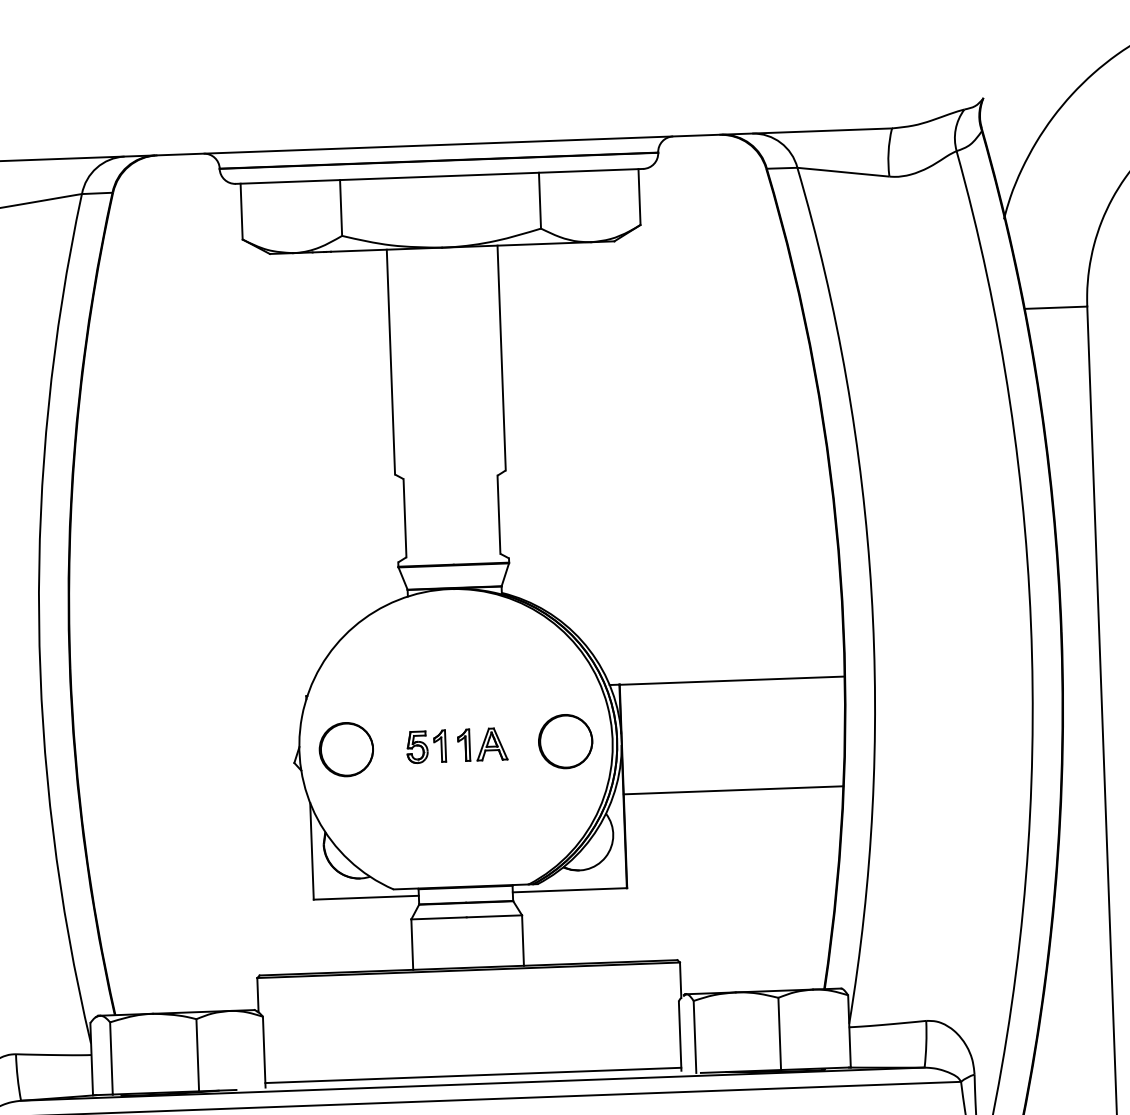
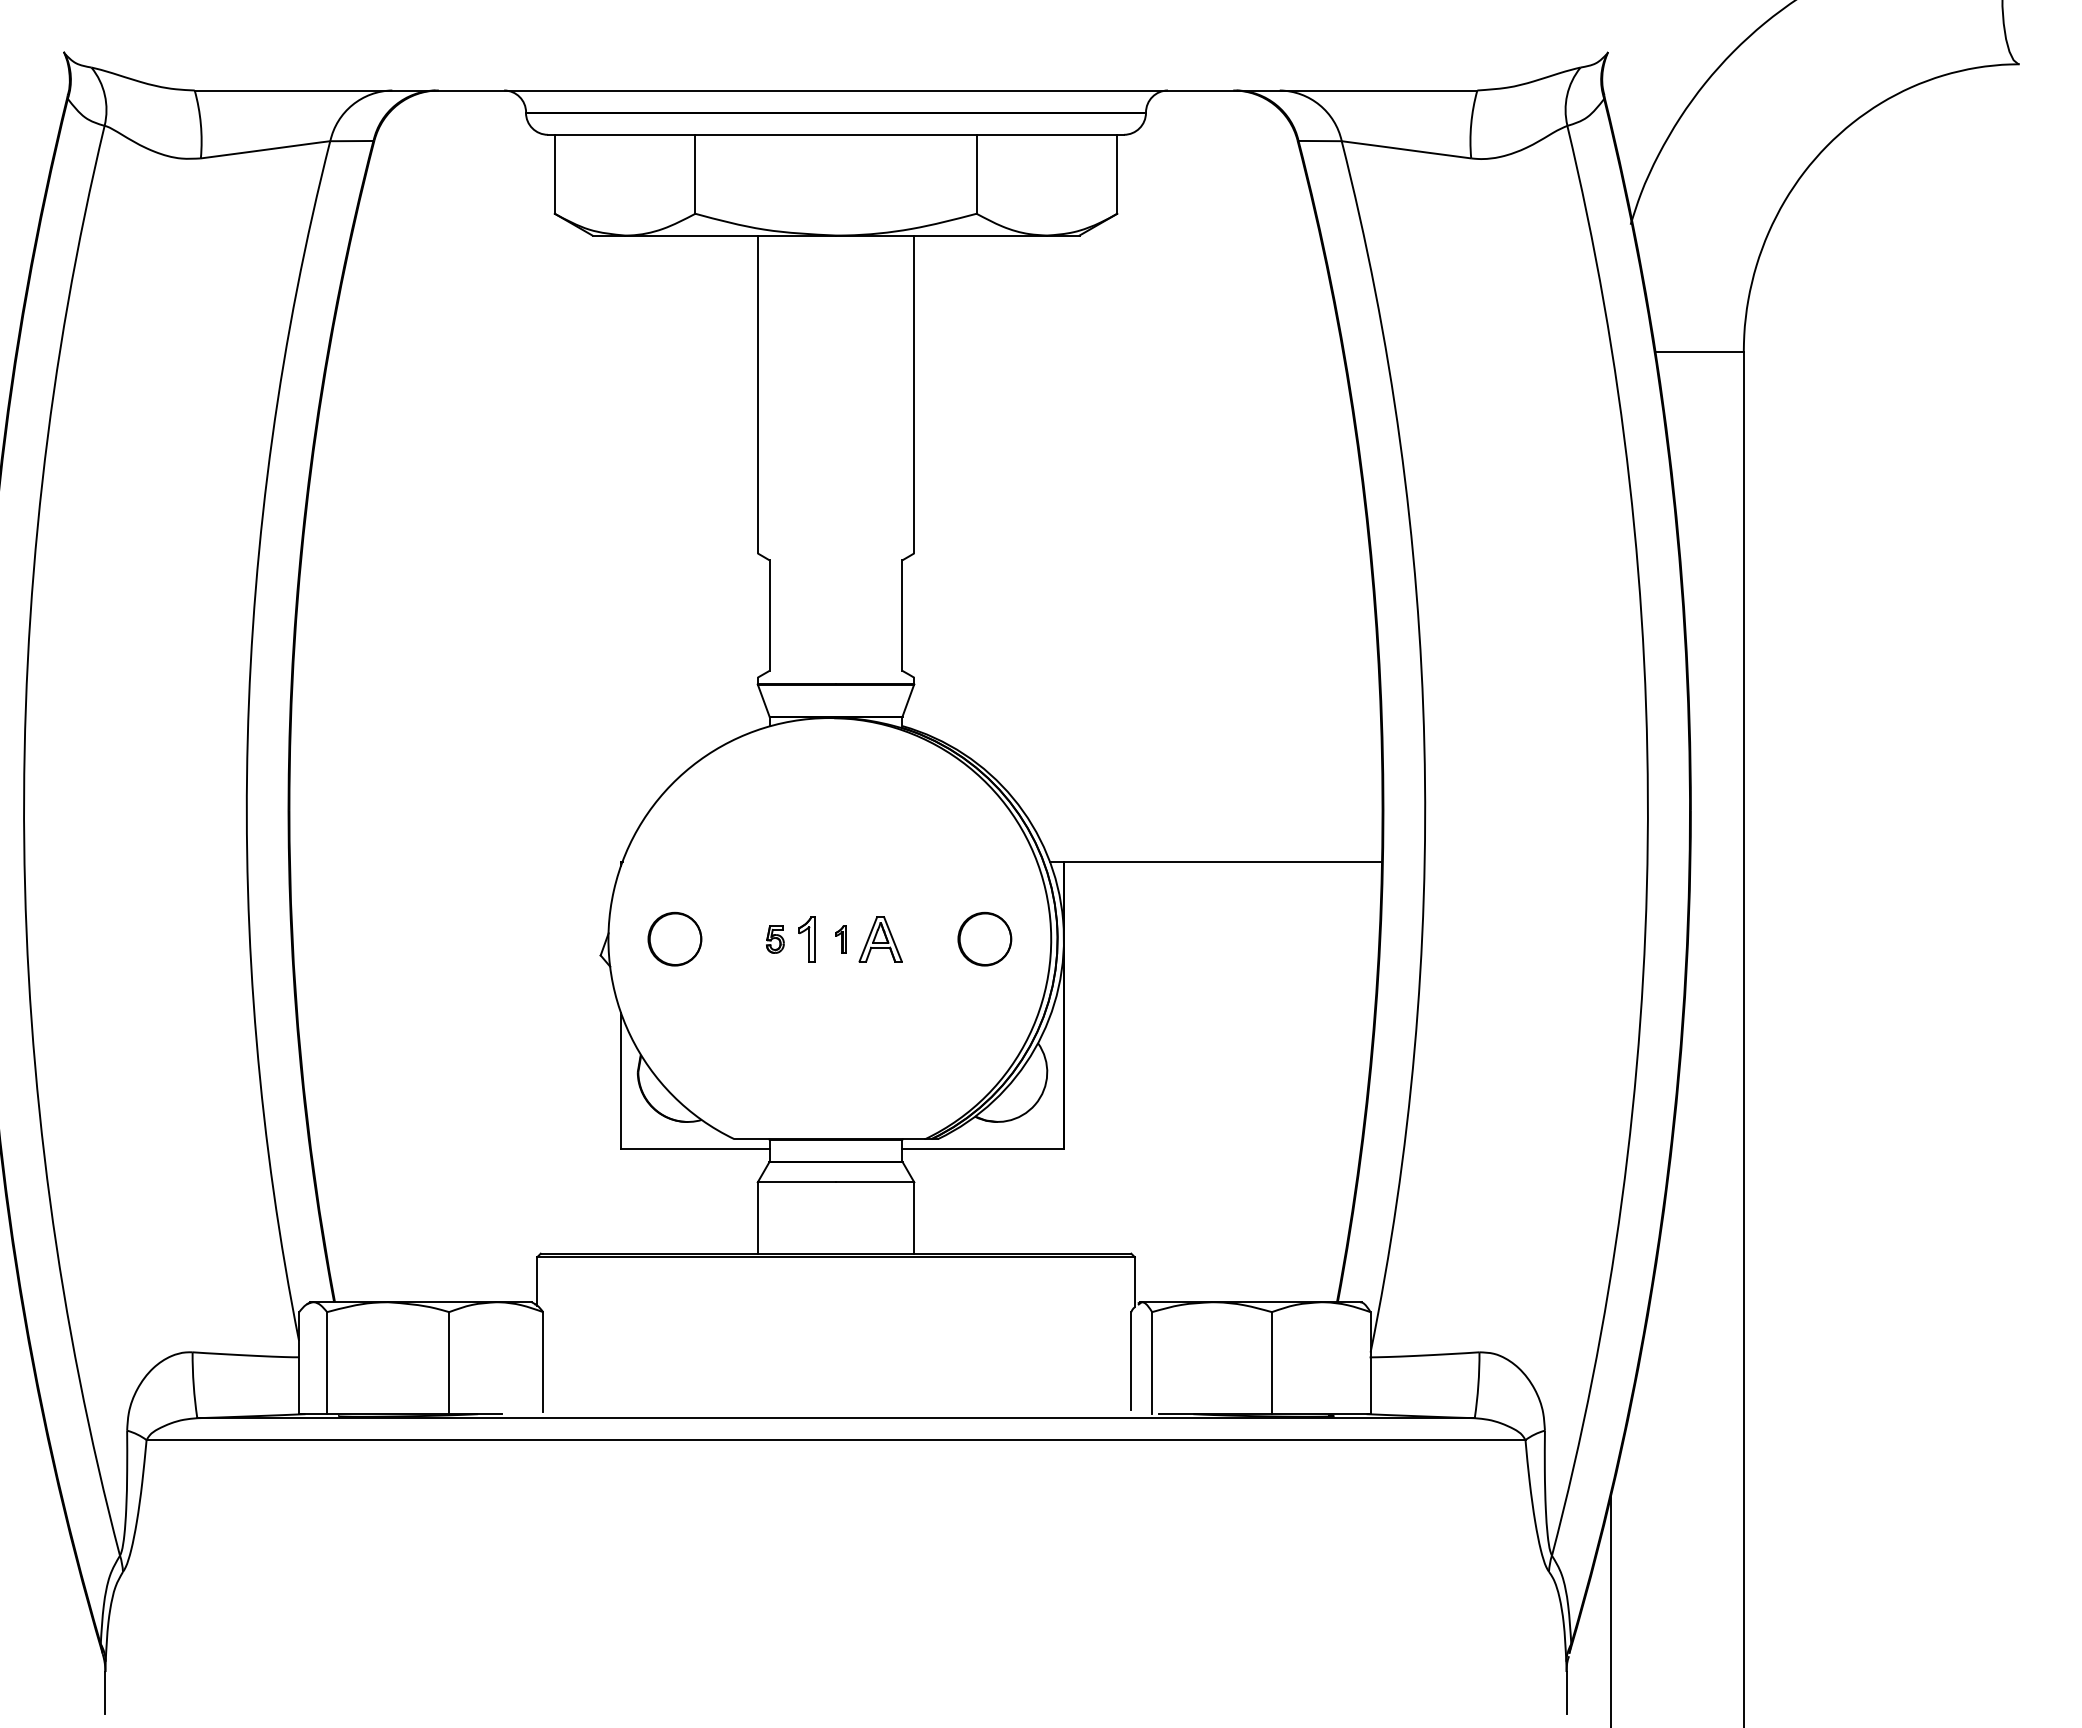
part: (565, 741) -> (984, 938), size x0.7
part: (463, 745) -> (840, 939), size x0.6
part: (417, 747) -> (775, 939), size x0.6
part: (346, 749) -> (674, 938), size x0.7
line: (733, 790) -> (1219, 1016), removed
line: (473, 1075) -> (837, 1405), removed

